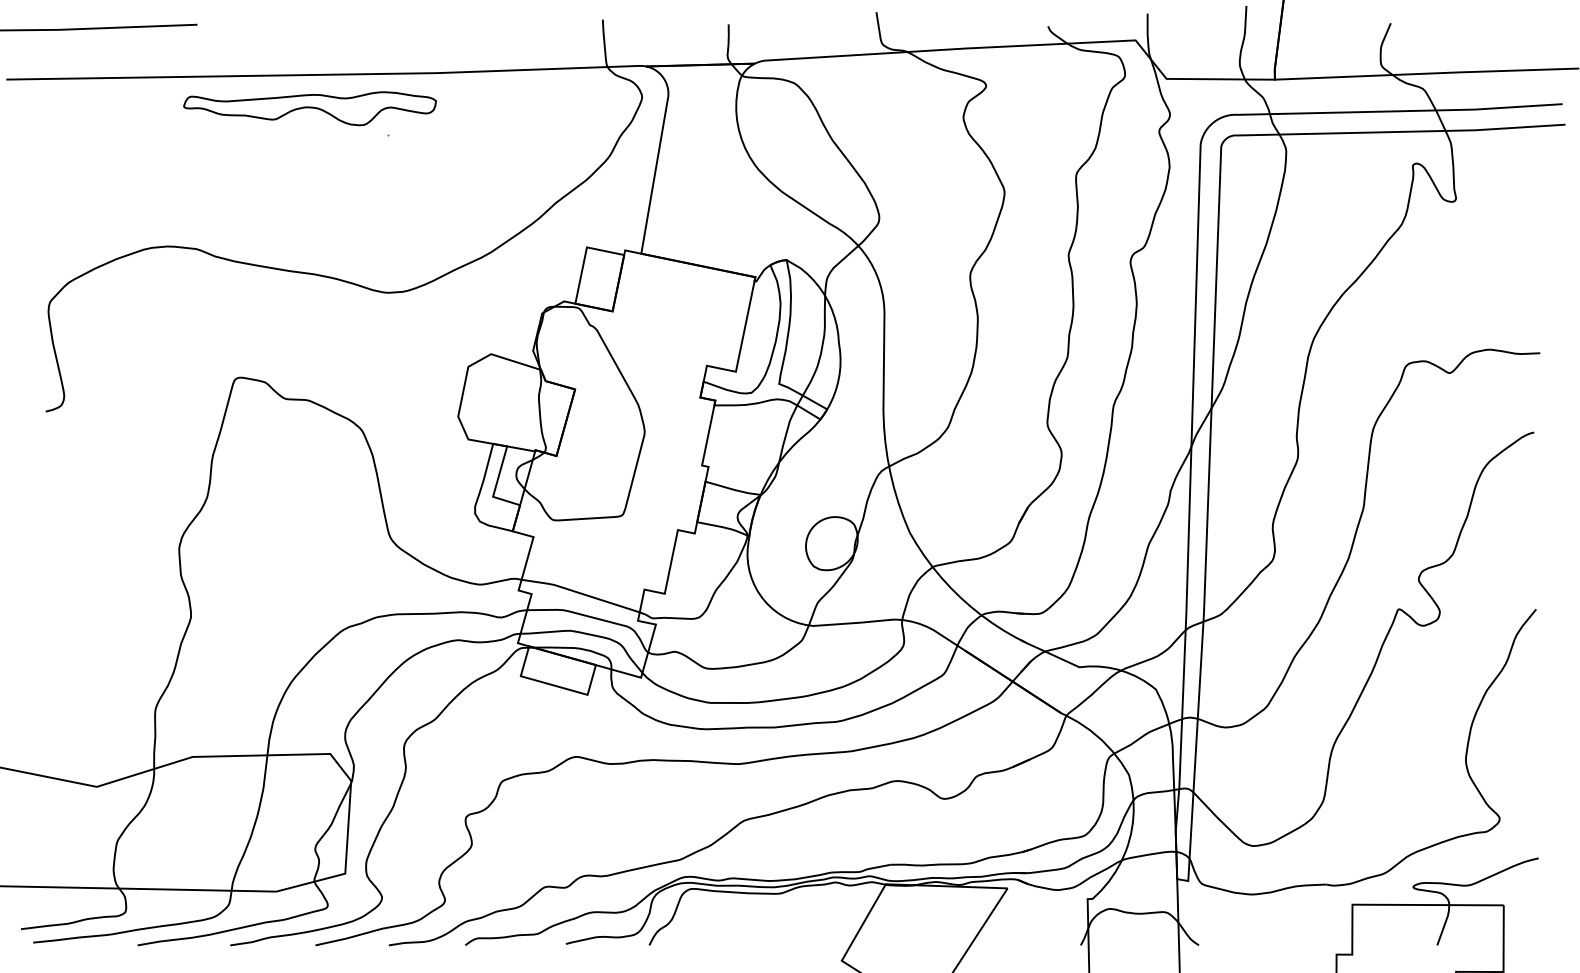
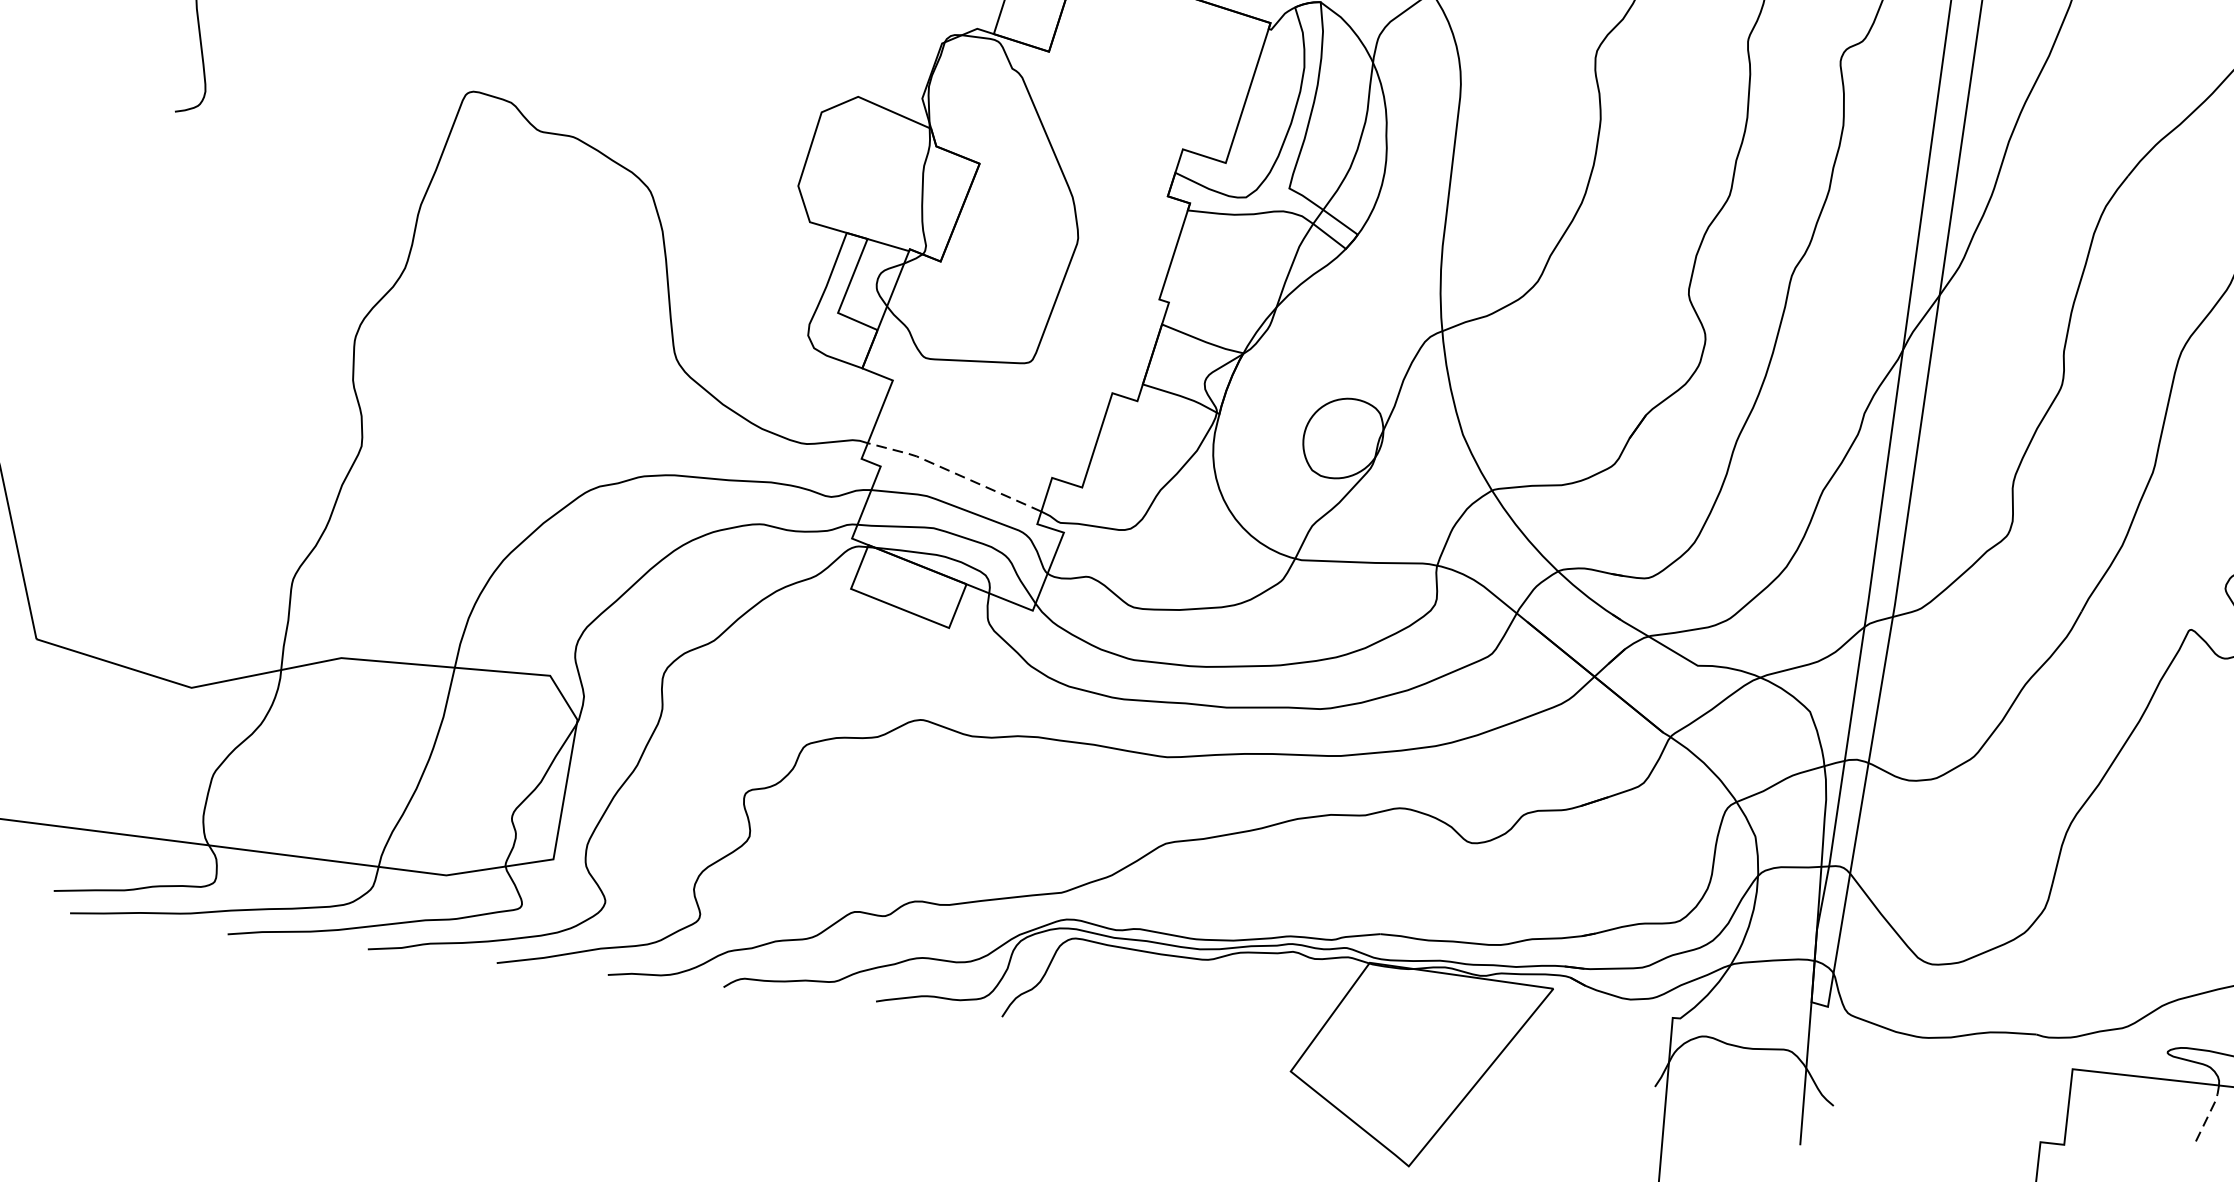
line: (579, 592) -> (953, 471), solid -> dashed
line: (1444, 925) -> (2208, 1115), solid -> dashed

